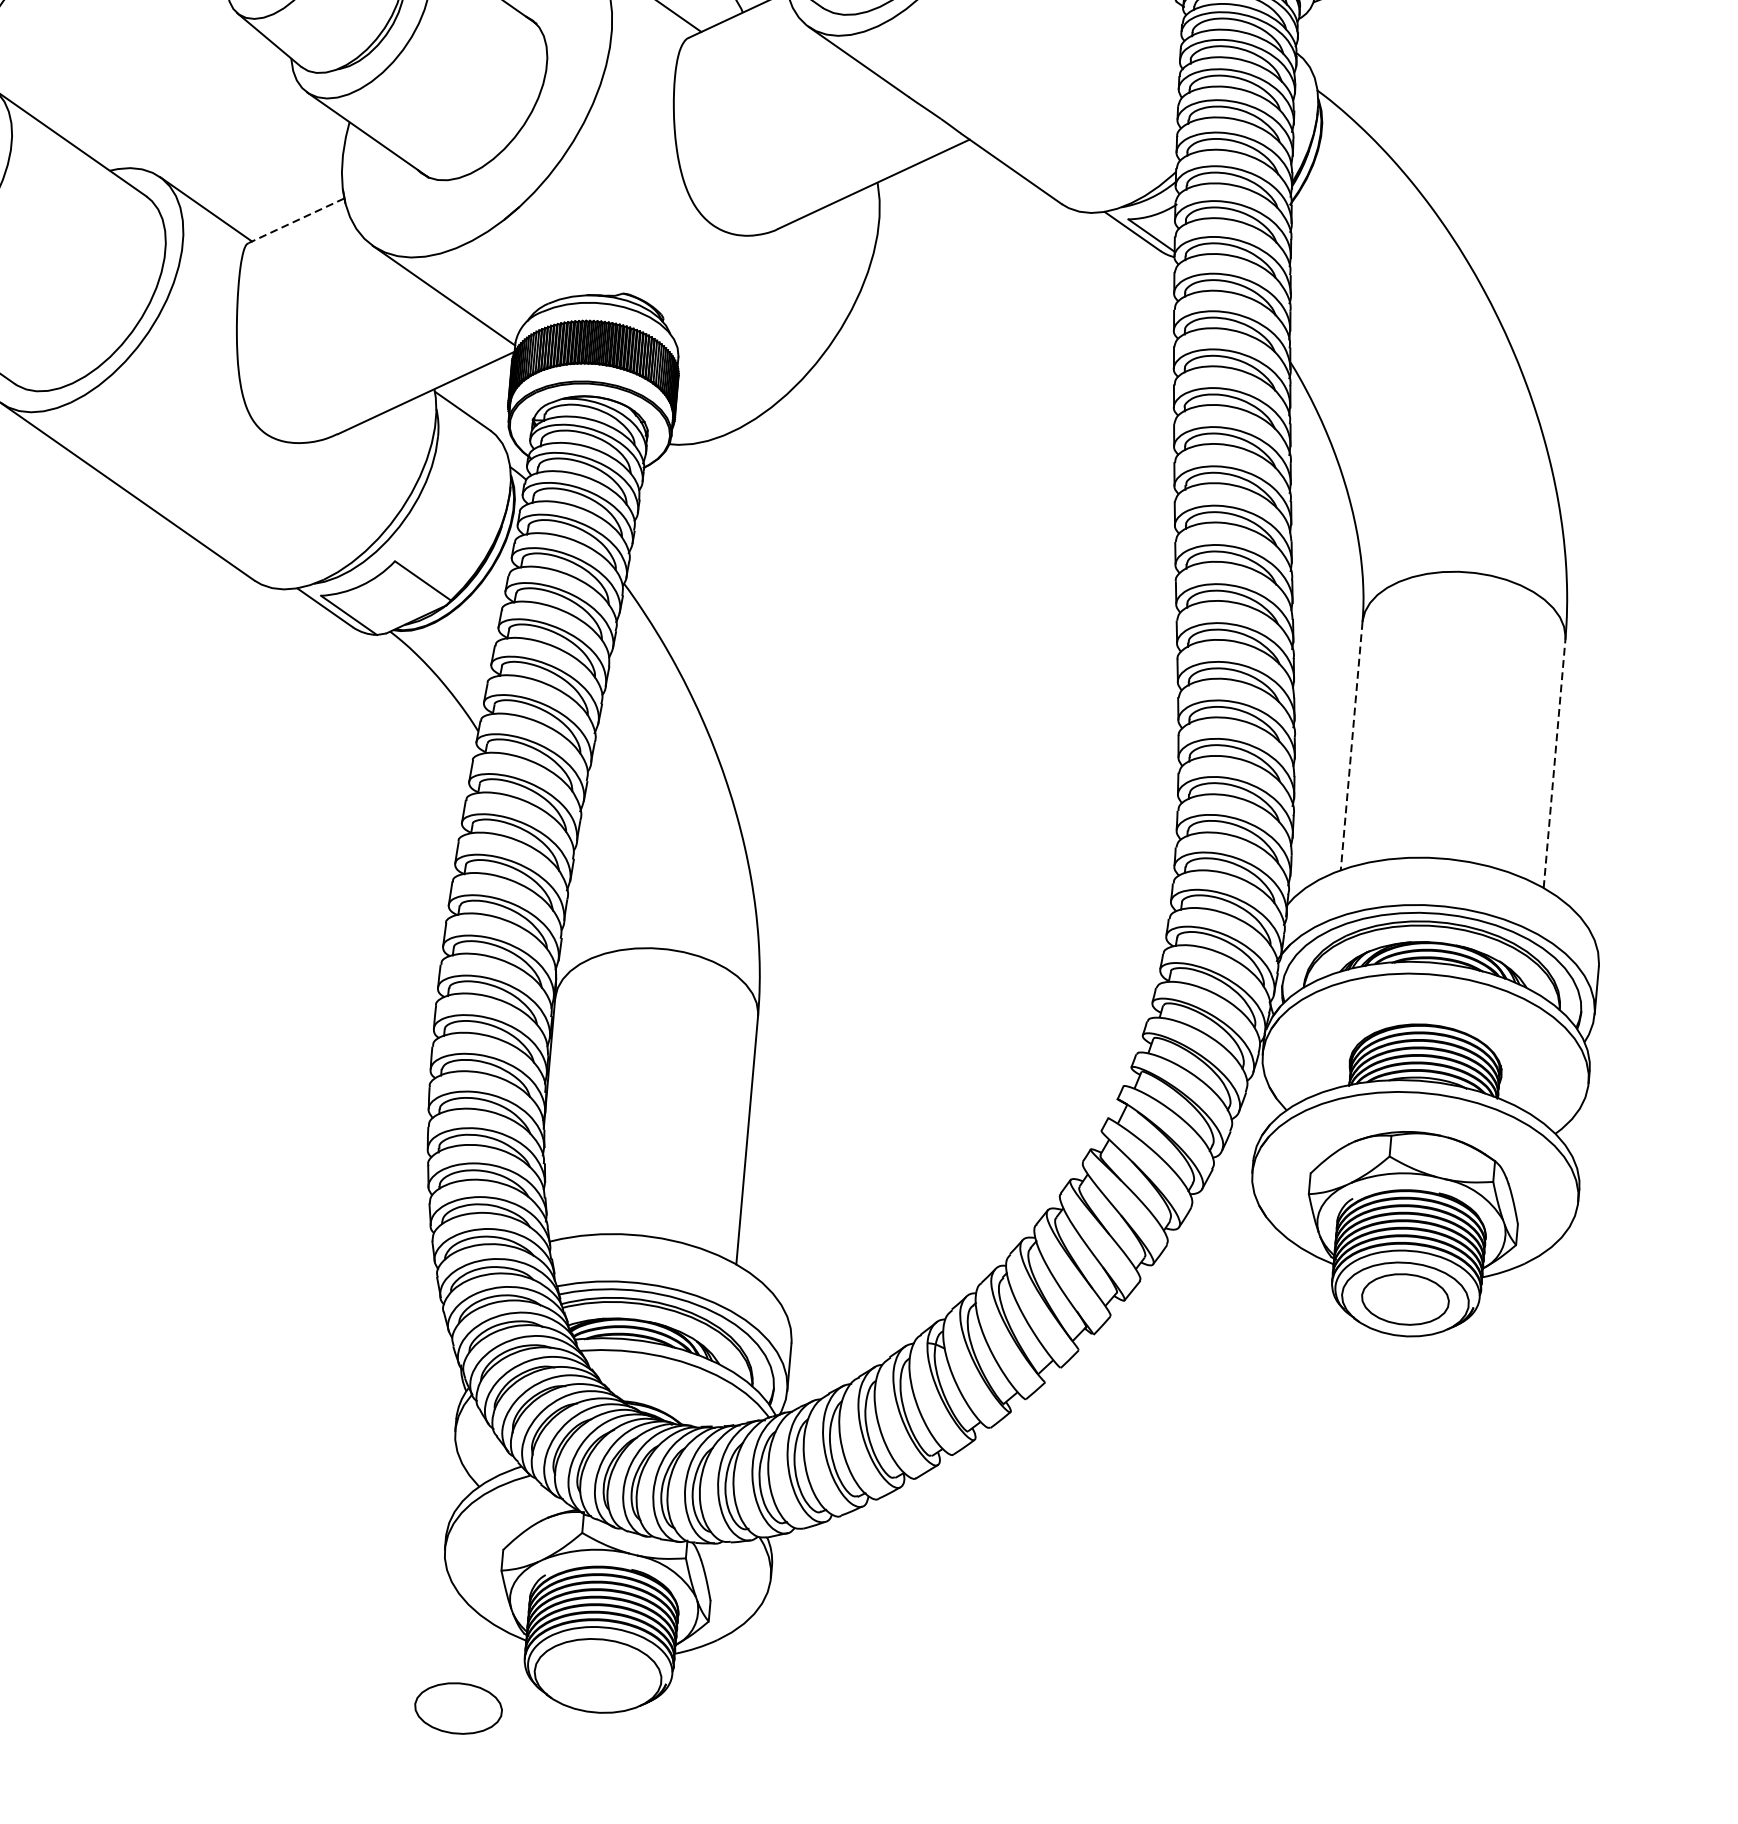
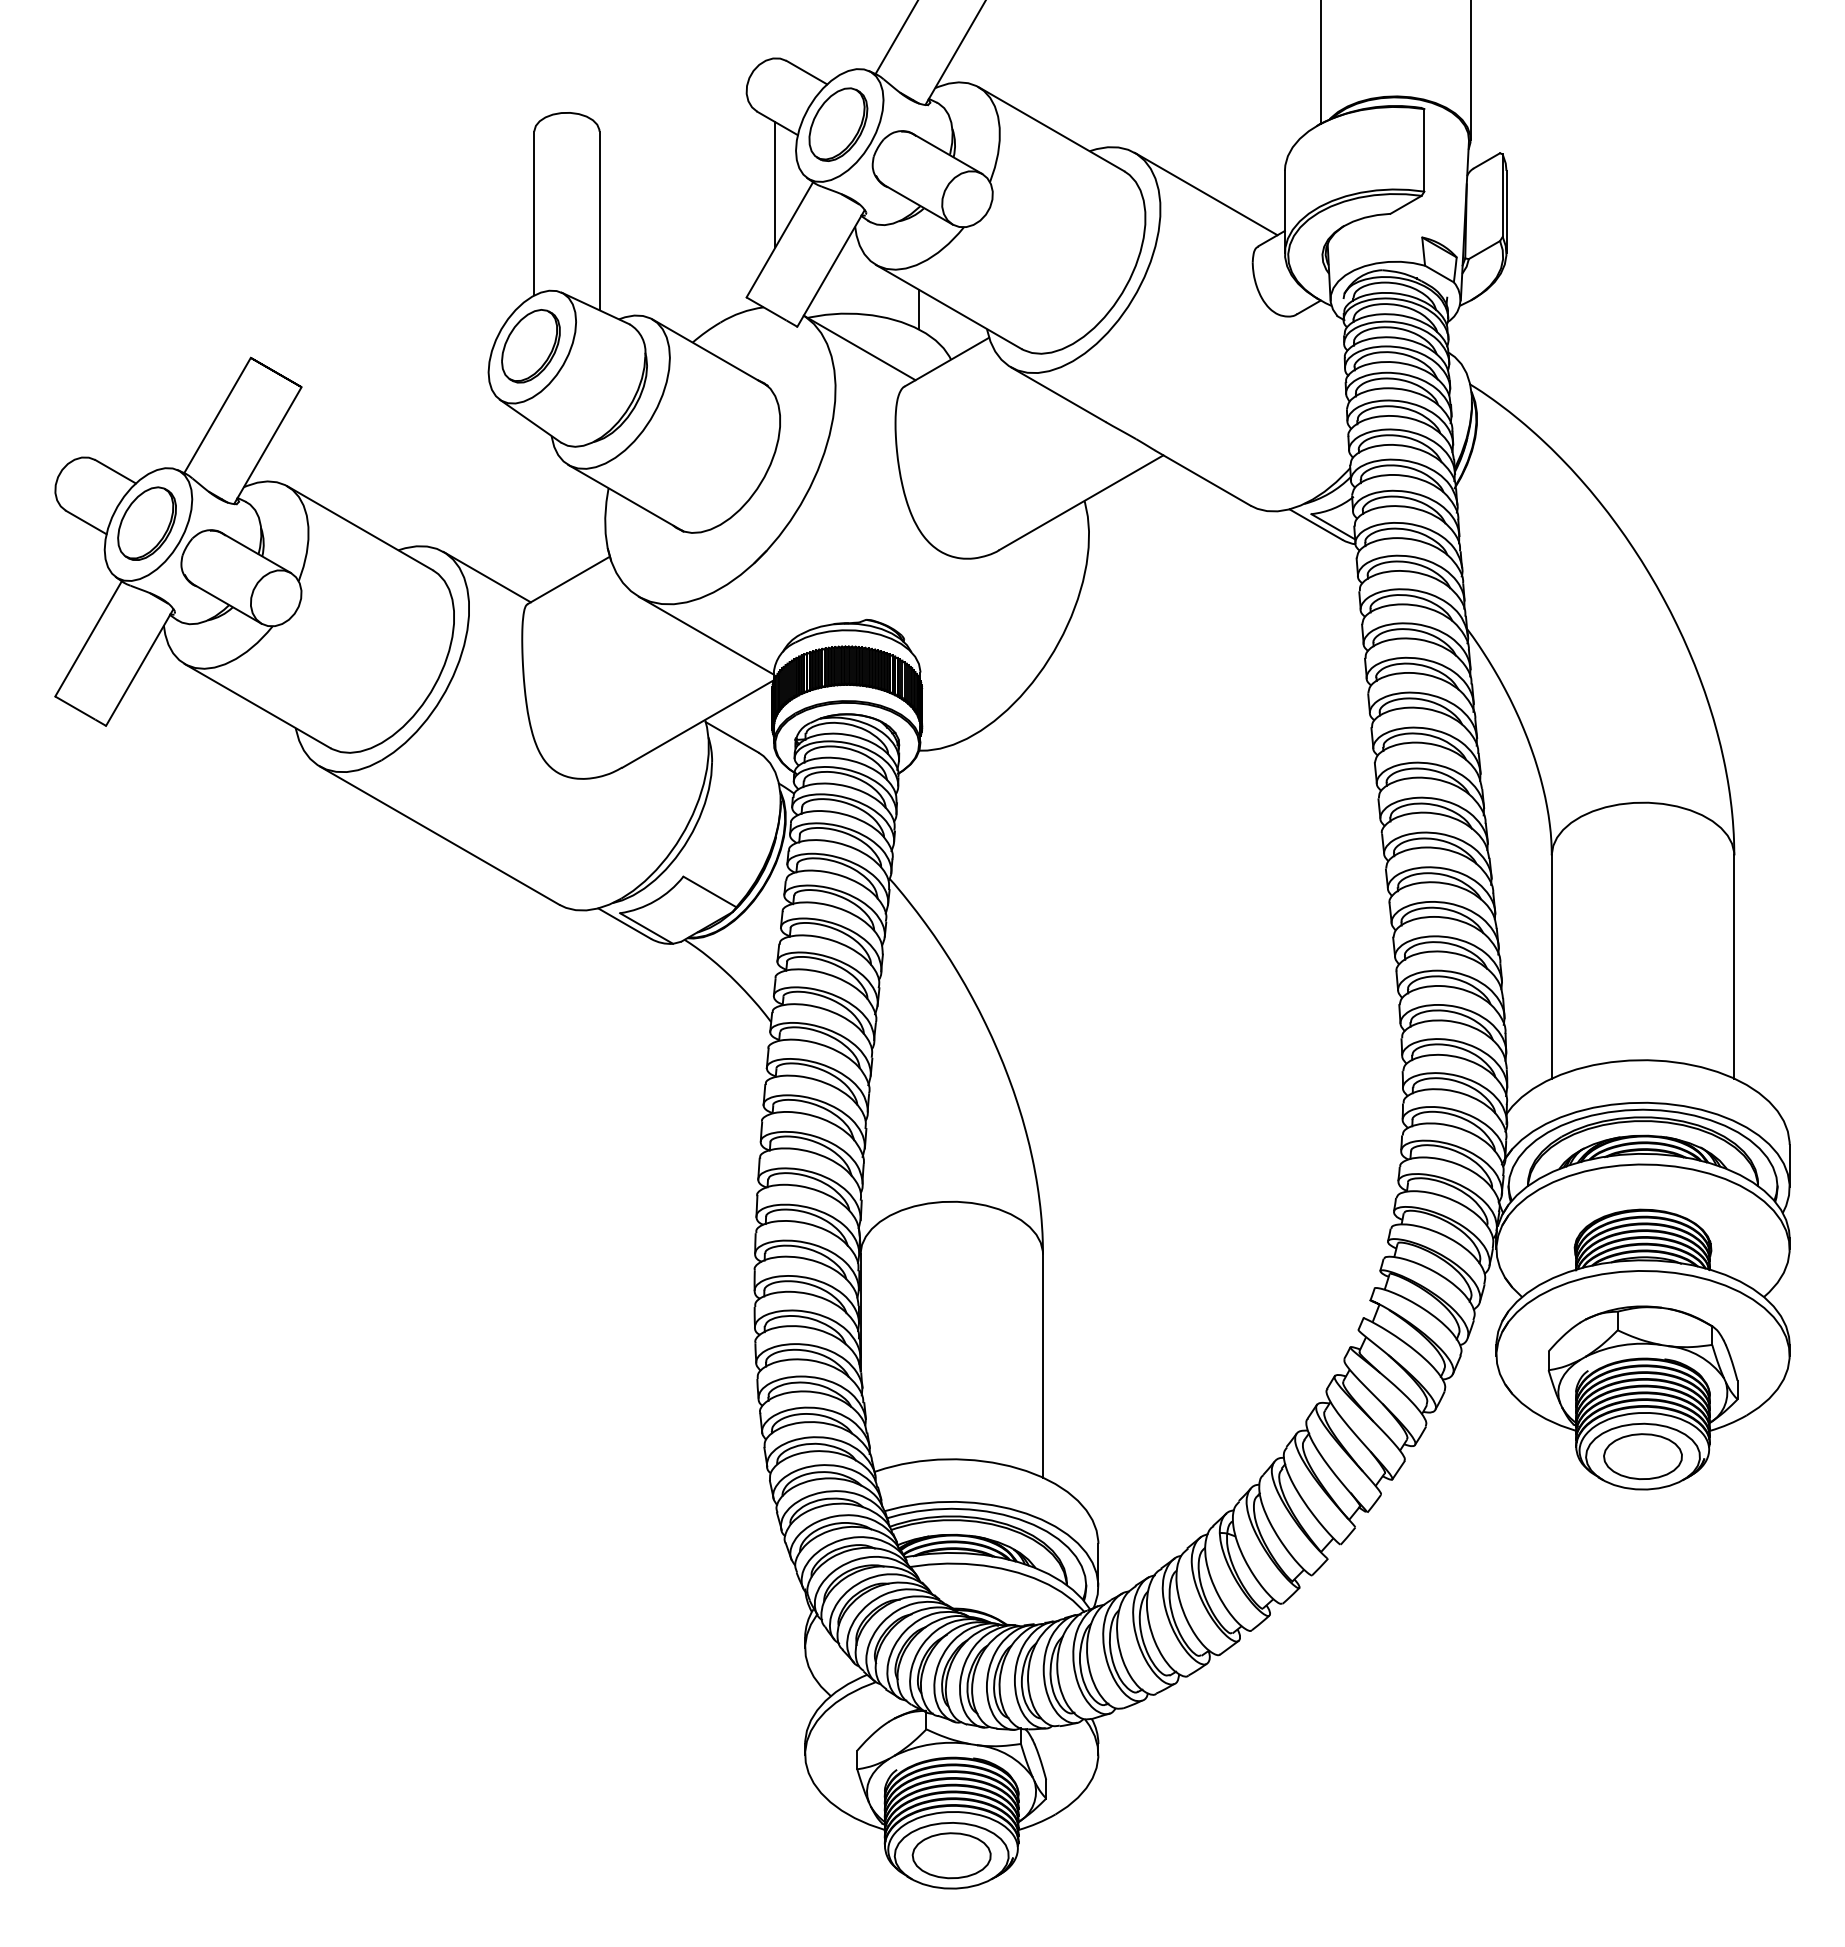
line: (296, 220) -> (568, 580), dashed -> solid
line: (1351, 745) -> (1551, 966), dashed -> solid
line: (1554, 763) -> (1734, 966), dashed -> solid
part: (458, 1708) -> (951, 1855), moved

